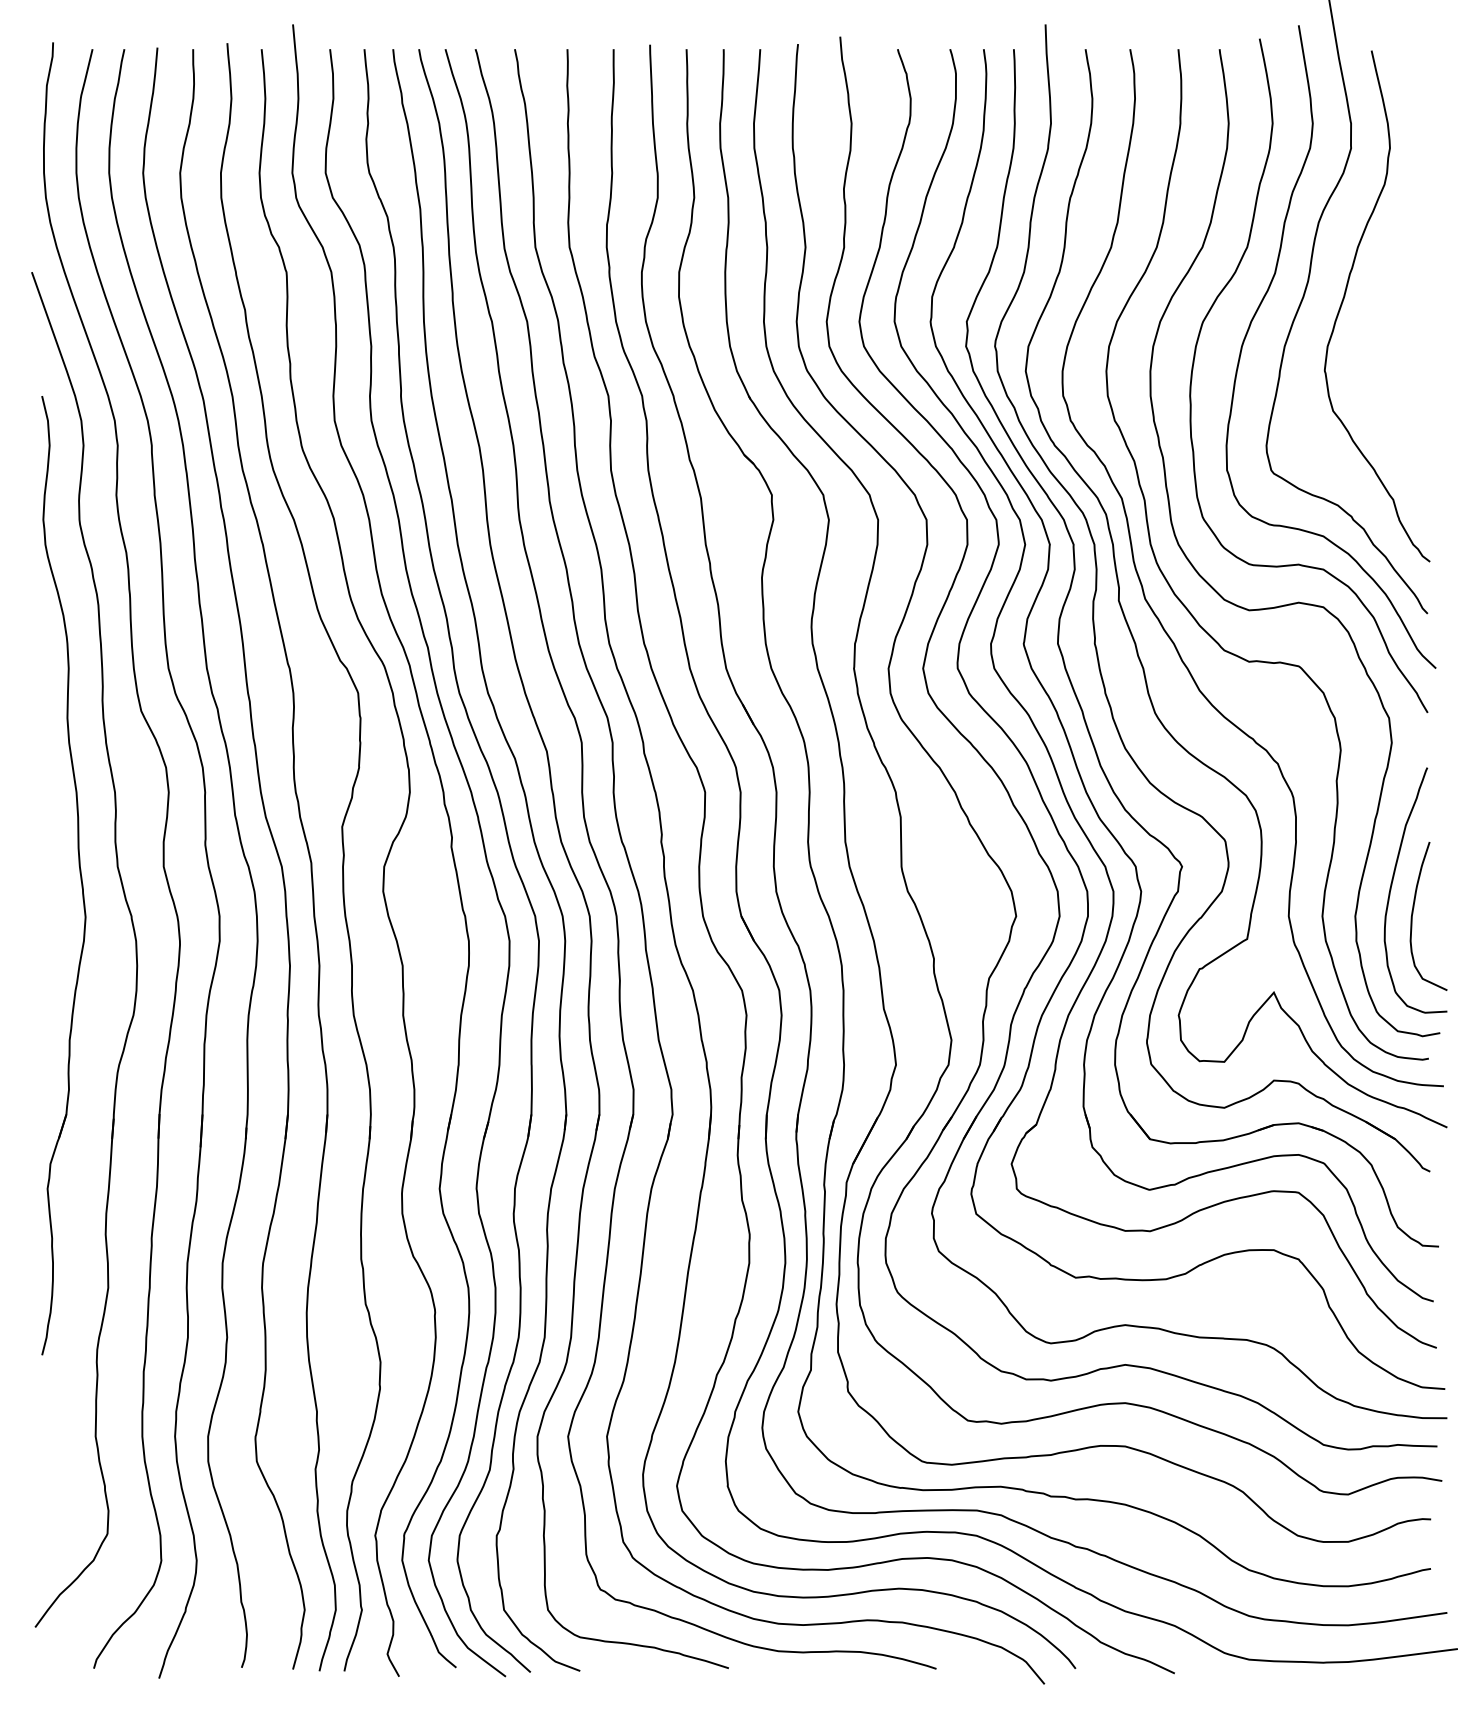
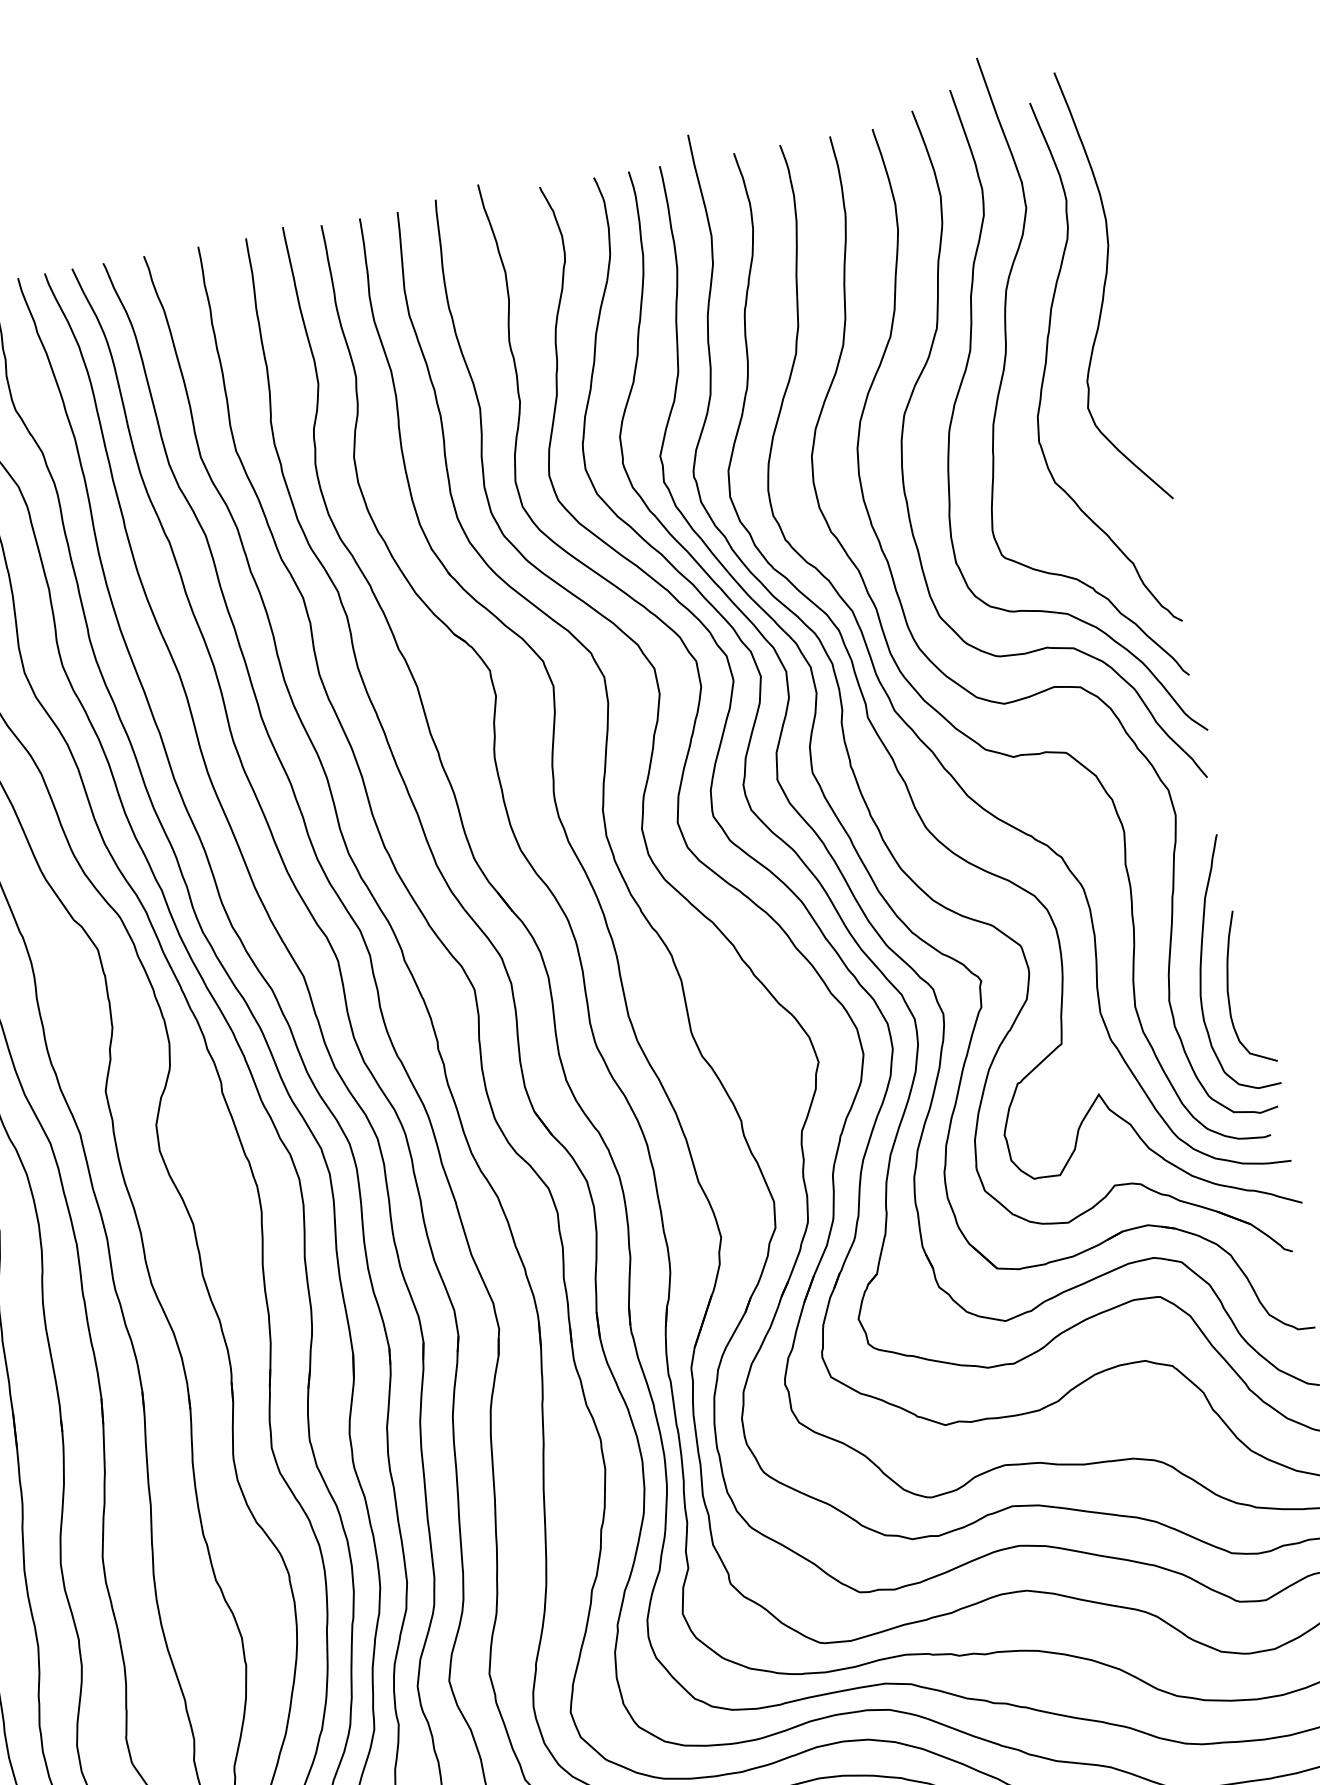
curve: (1410, 235) -> (1103, 287), added

